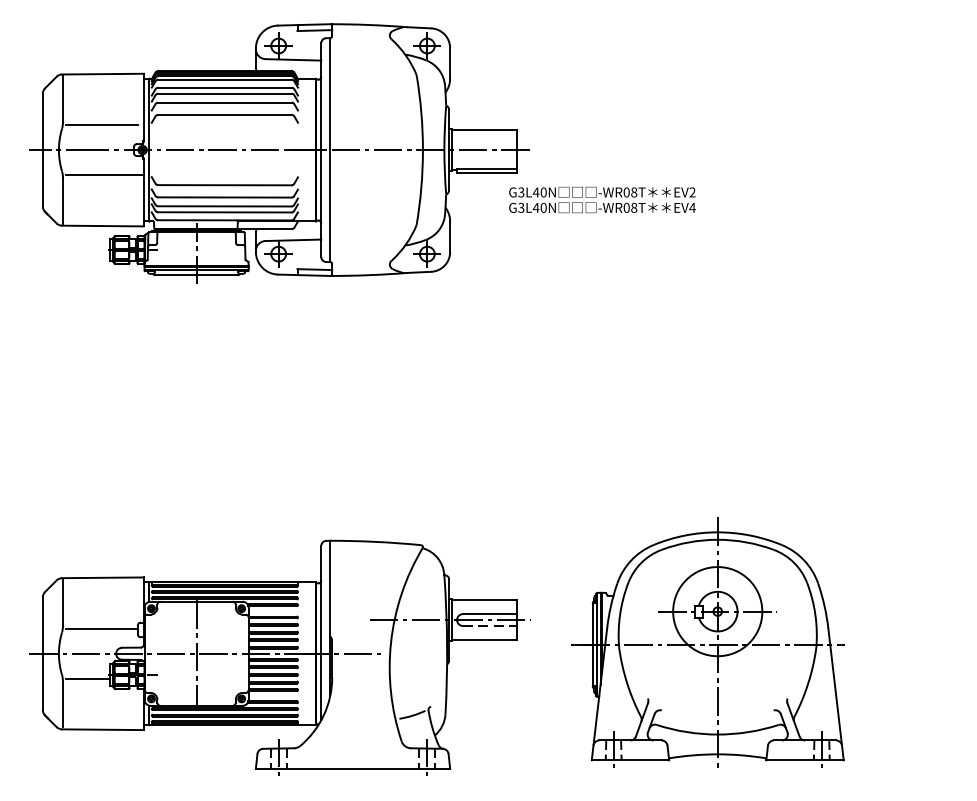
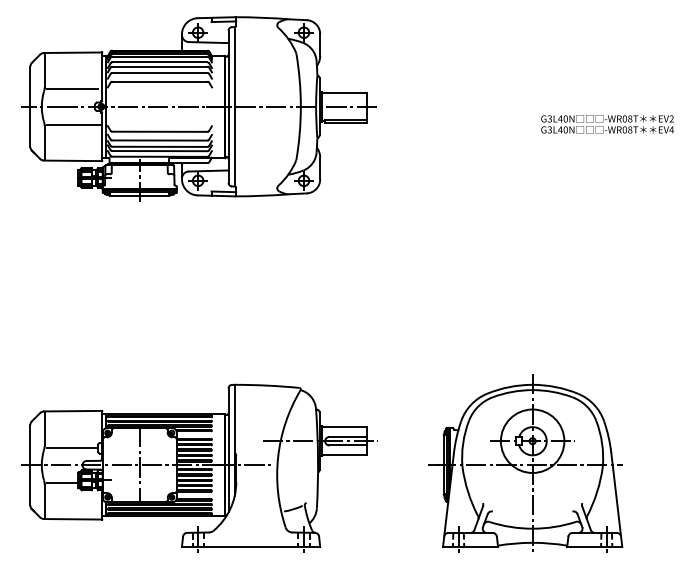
text: (602, 200) -> (607, 124), moved
line: (489, 626) -> (348, 445), dashed -> solid
part: (707, 642) -> (525, 463), moved

